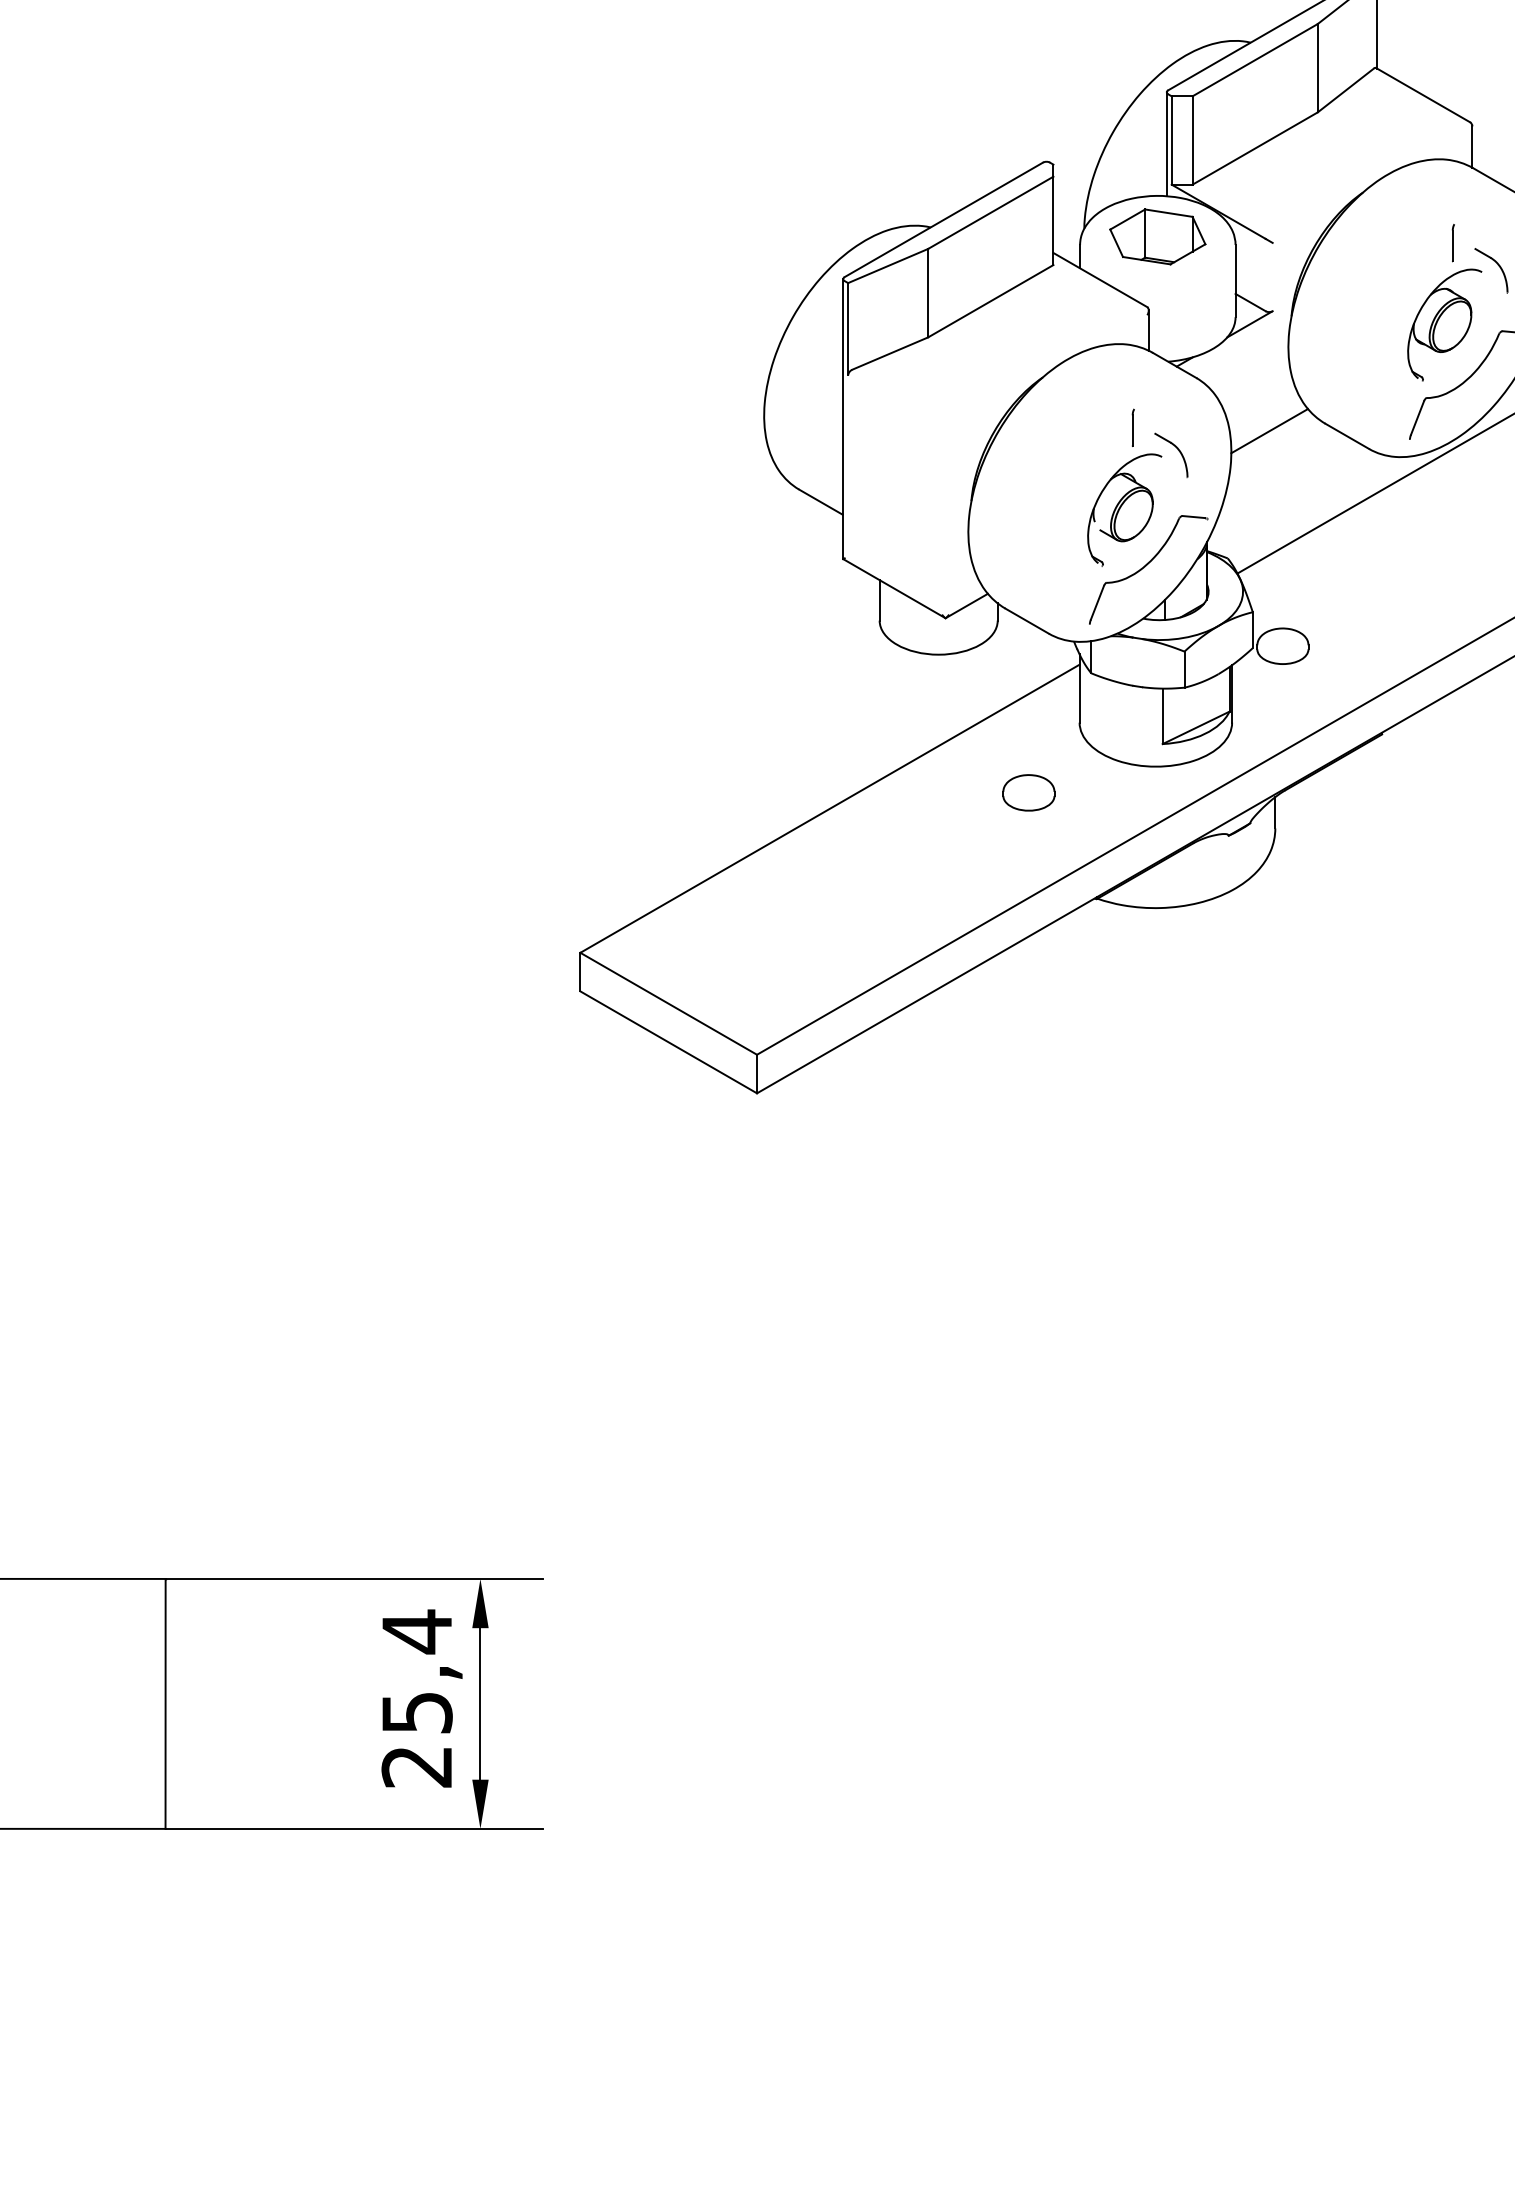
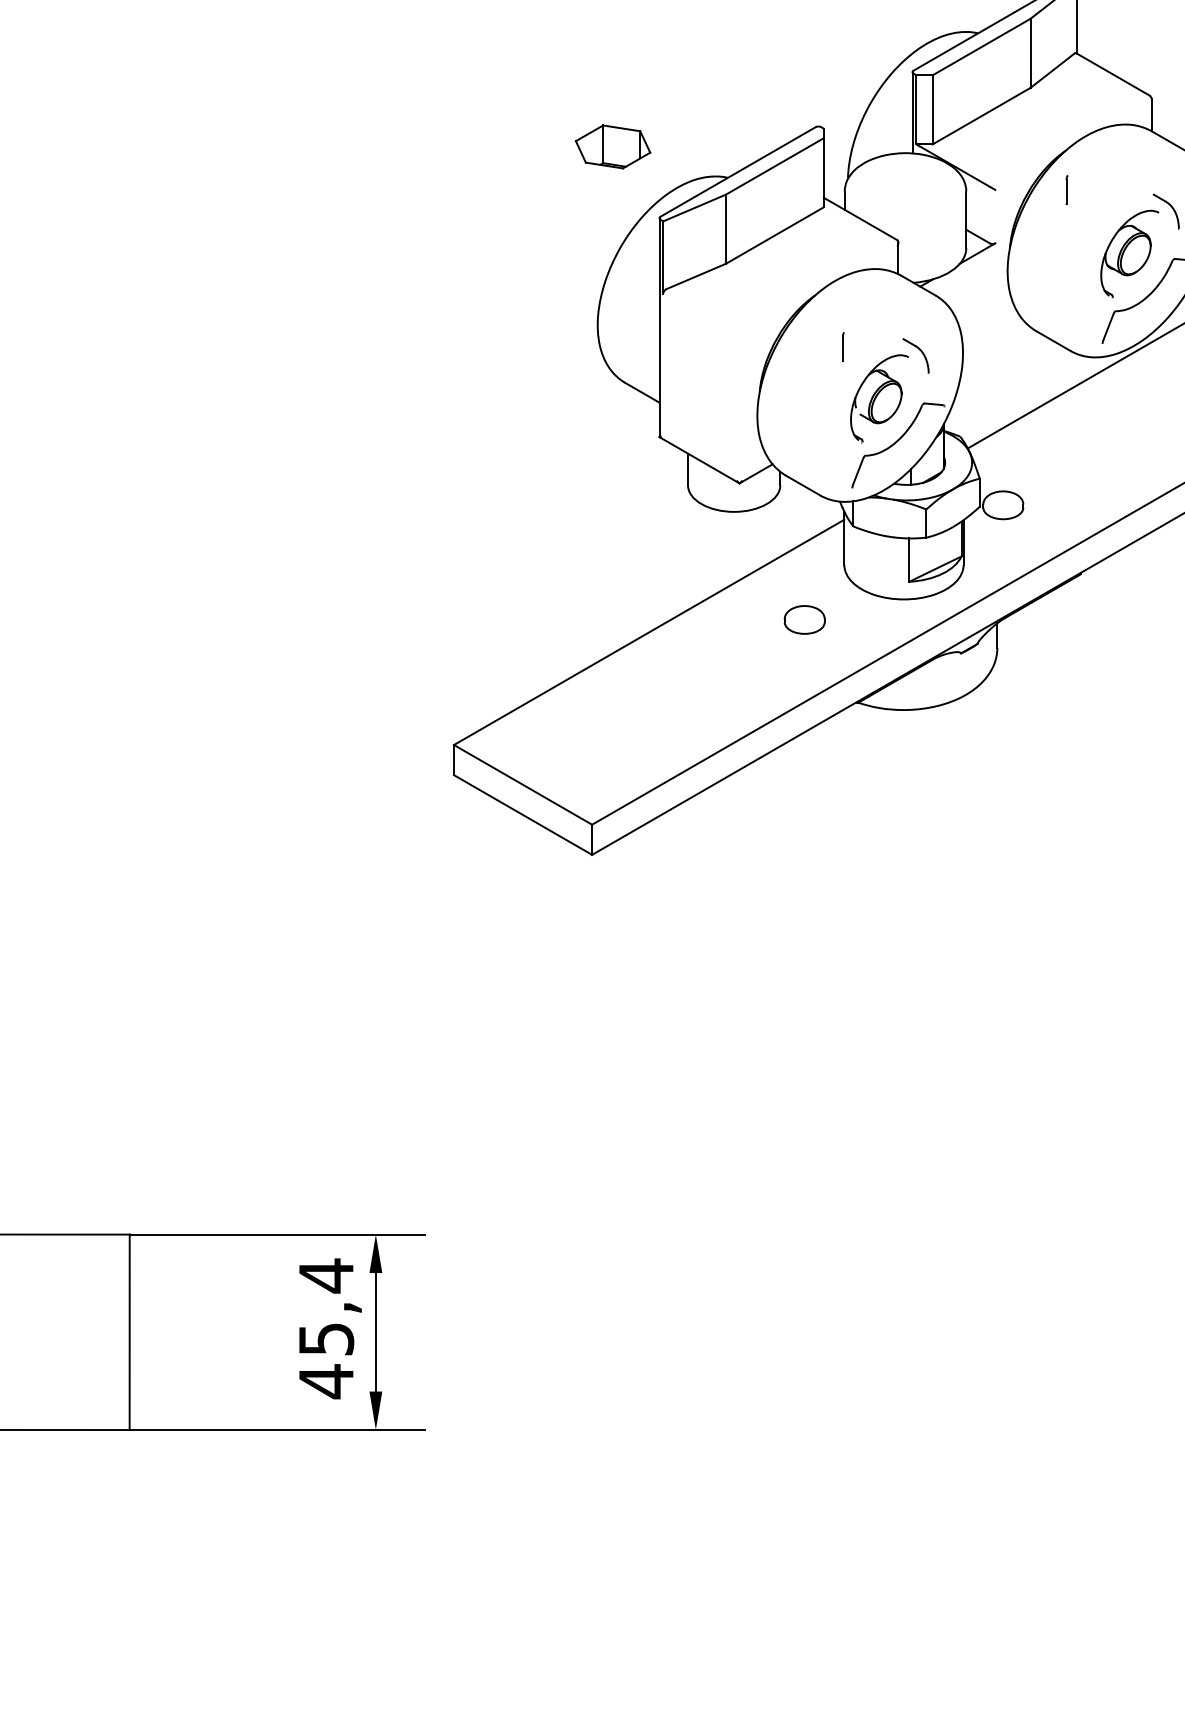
part: (1157, 236) -> (612, 146), moved
part: (1452, 243) -> (1066, 190), moved
part: (1132, 427) -> (842, 346), moved
line: (1269, 431) -> (992, 337), removed
text: (416, 1766) -> (325, 1381), 25,4 -> 45,4

